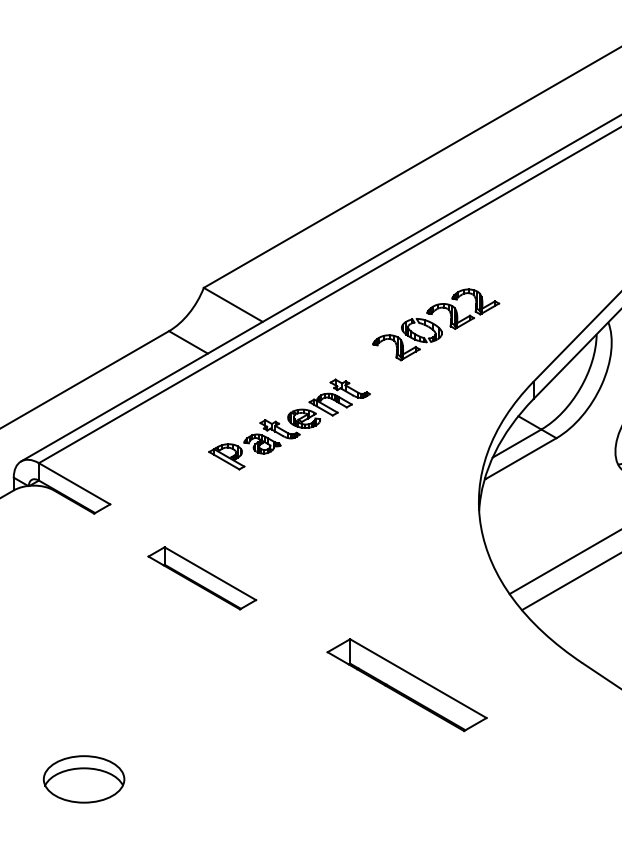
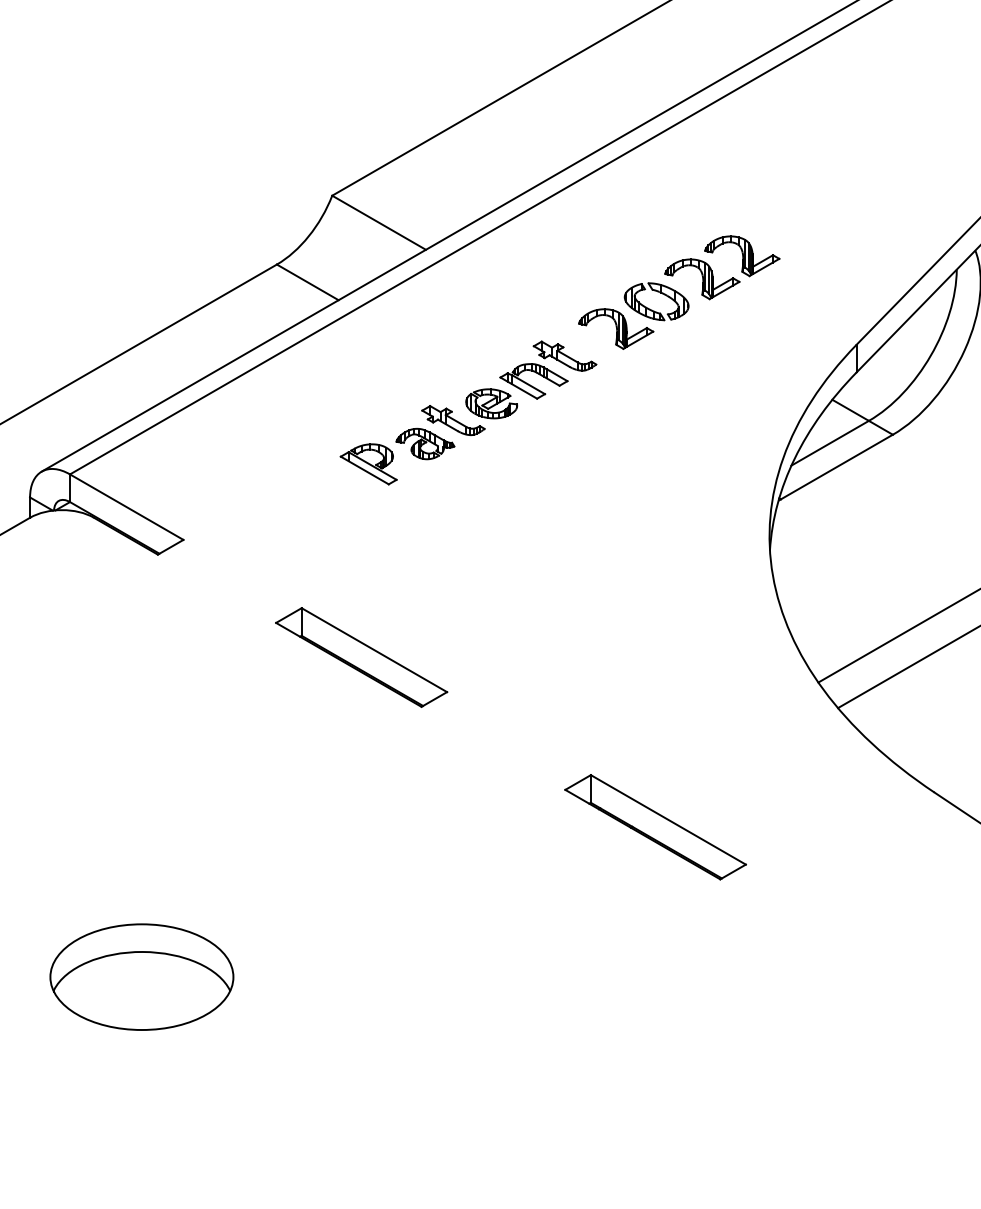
part: (436, 324) -> (679, 292), moved
part: (202, 578) -> (361, 657), moved
part: (407, 684) -> (656, 826), size x0.71
part: (83, 779) -> (140, 977), size x1.43

